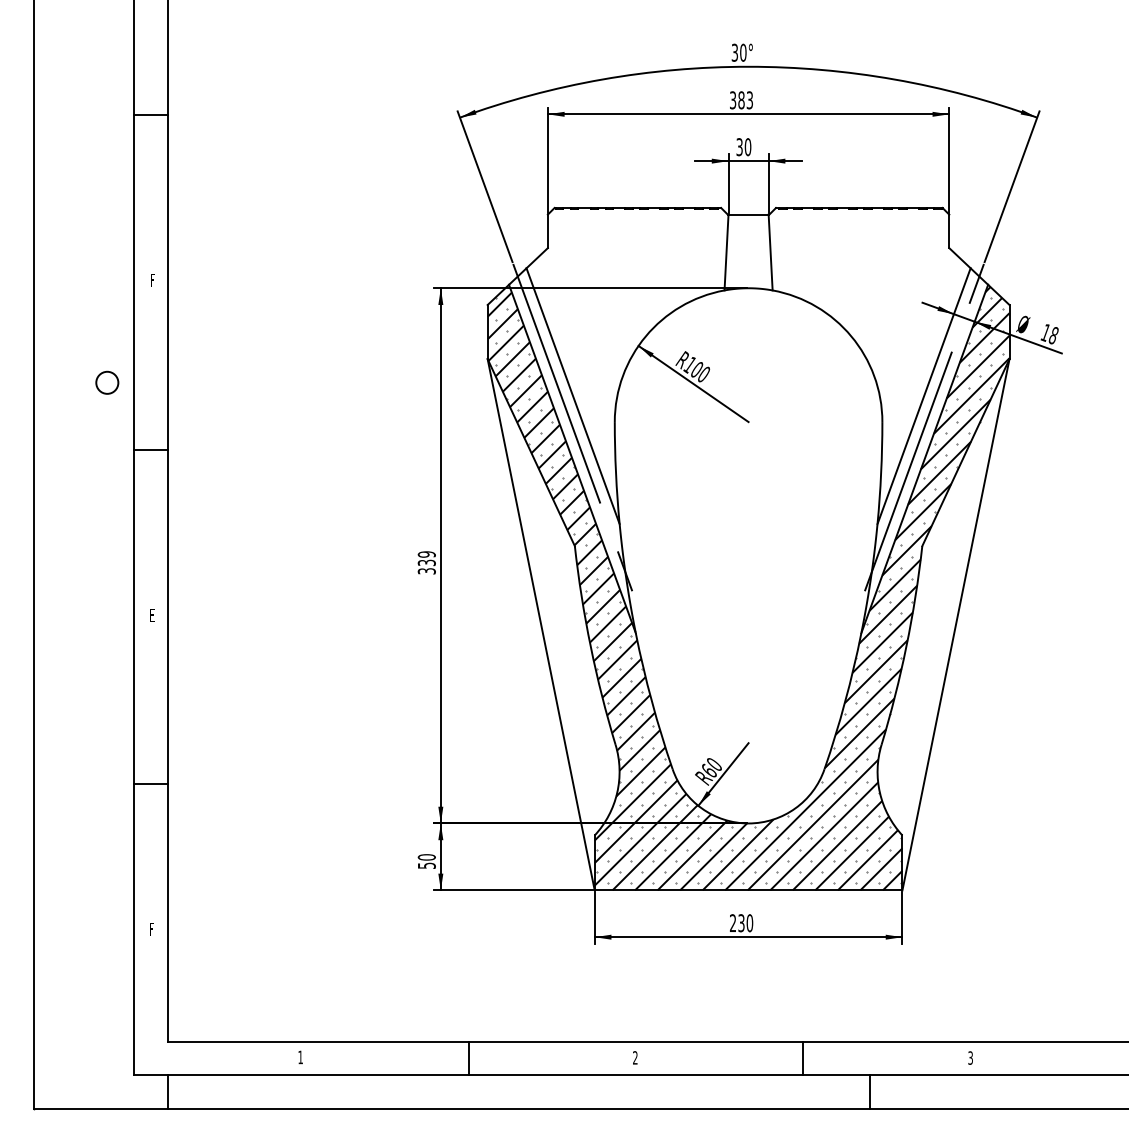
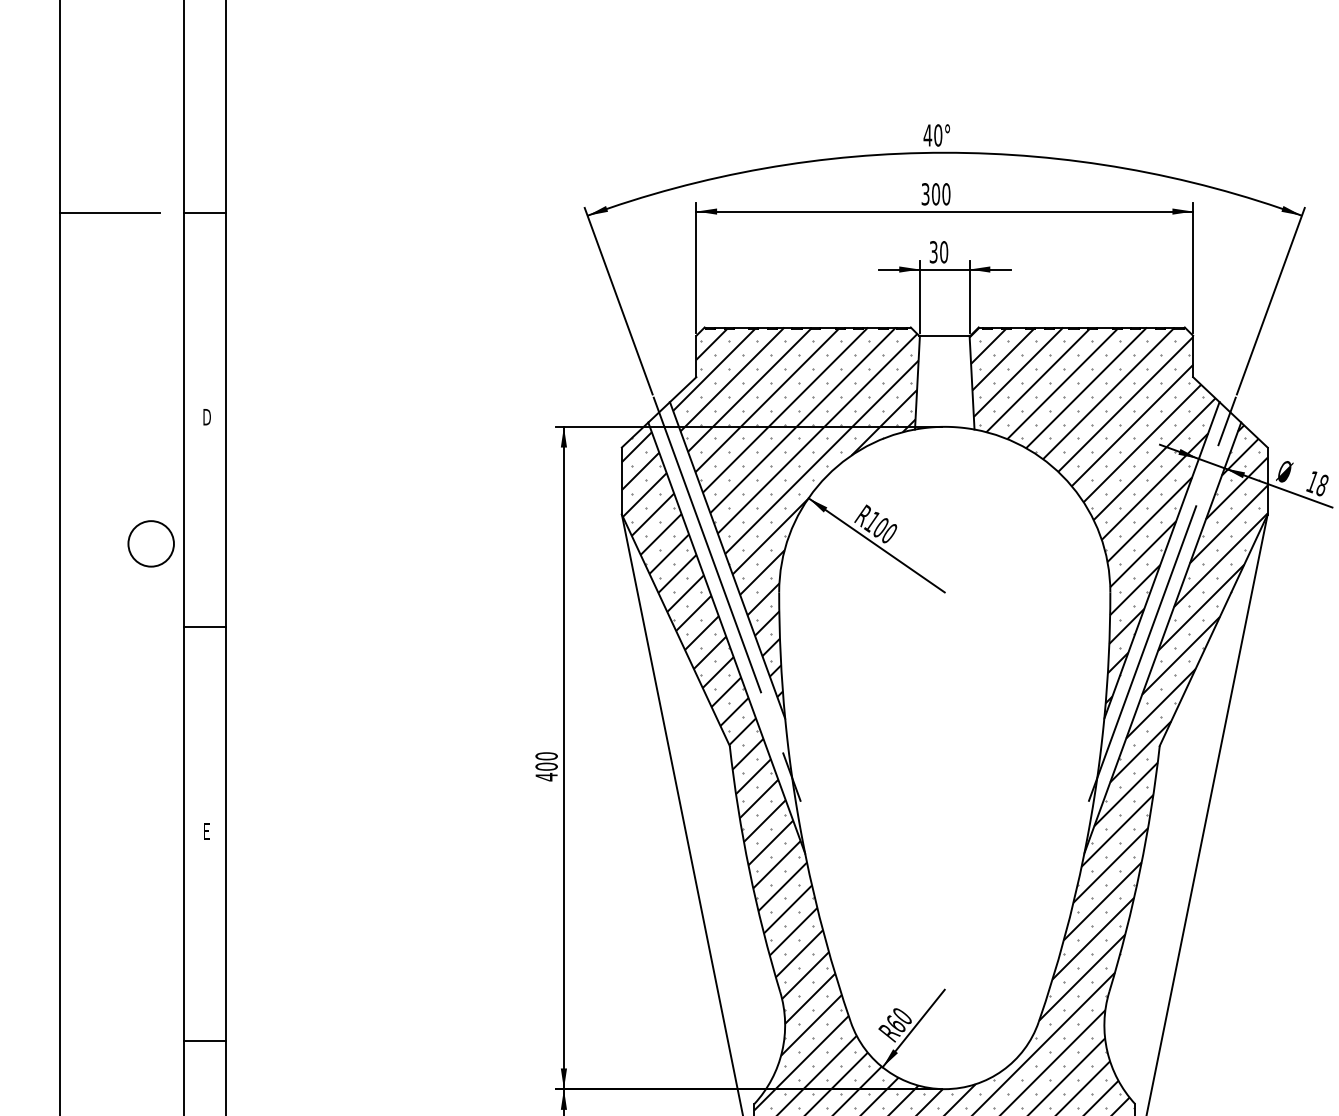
text: (734, 52) -> (927, 135), 30° -> 40°
text: (745, 100) -> (940, 194), 383 -> 300
line: (73, 115) -> (109, 213), added
text: (152, 280) -> (207, 417), F -> D
hatch: (867, 359) -> (1091, 515), added
hatch: (628, 365) -> (796, 522), added
circle: (106, 382) -> (150, 543), size x1.67
text: (426, 562) -> (546, 766), 339 -> 400

